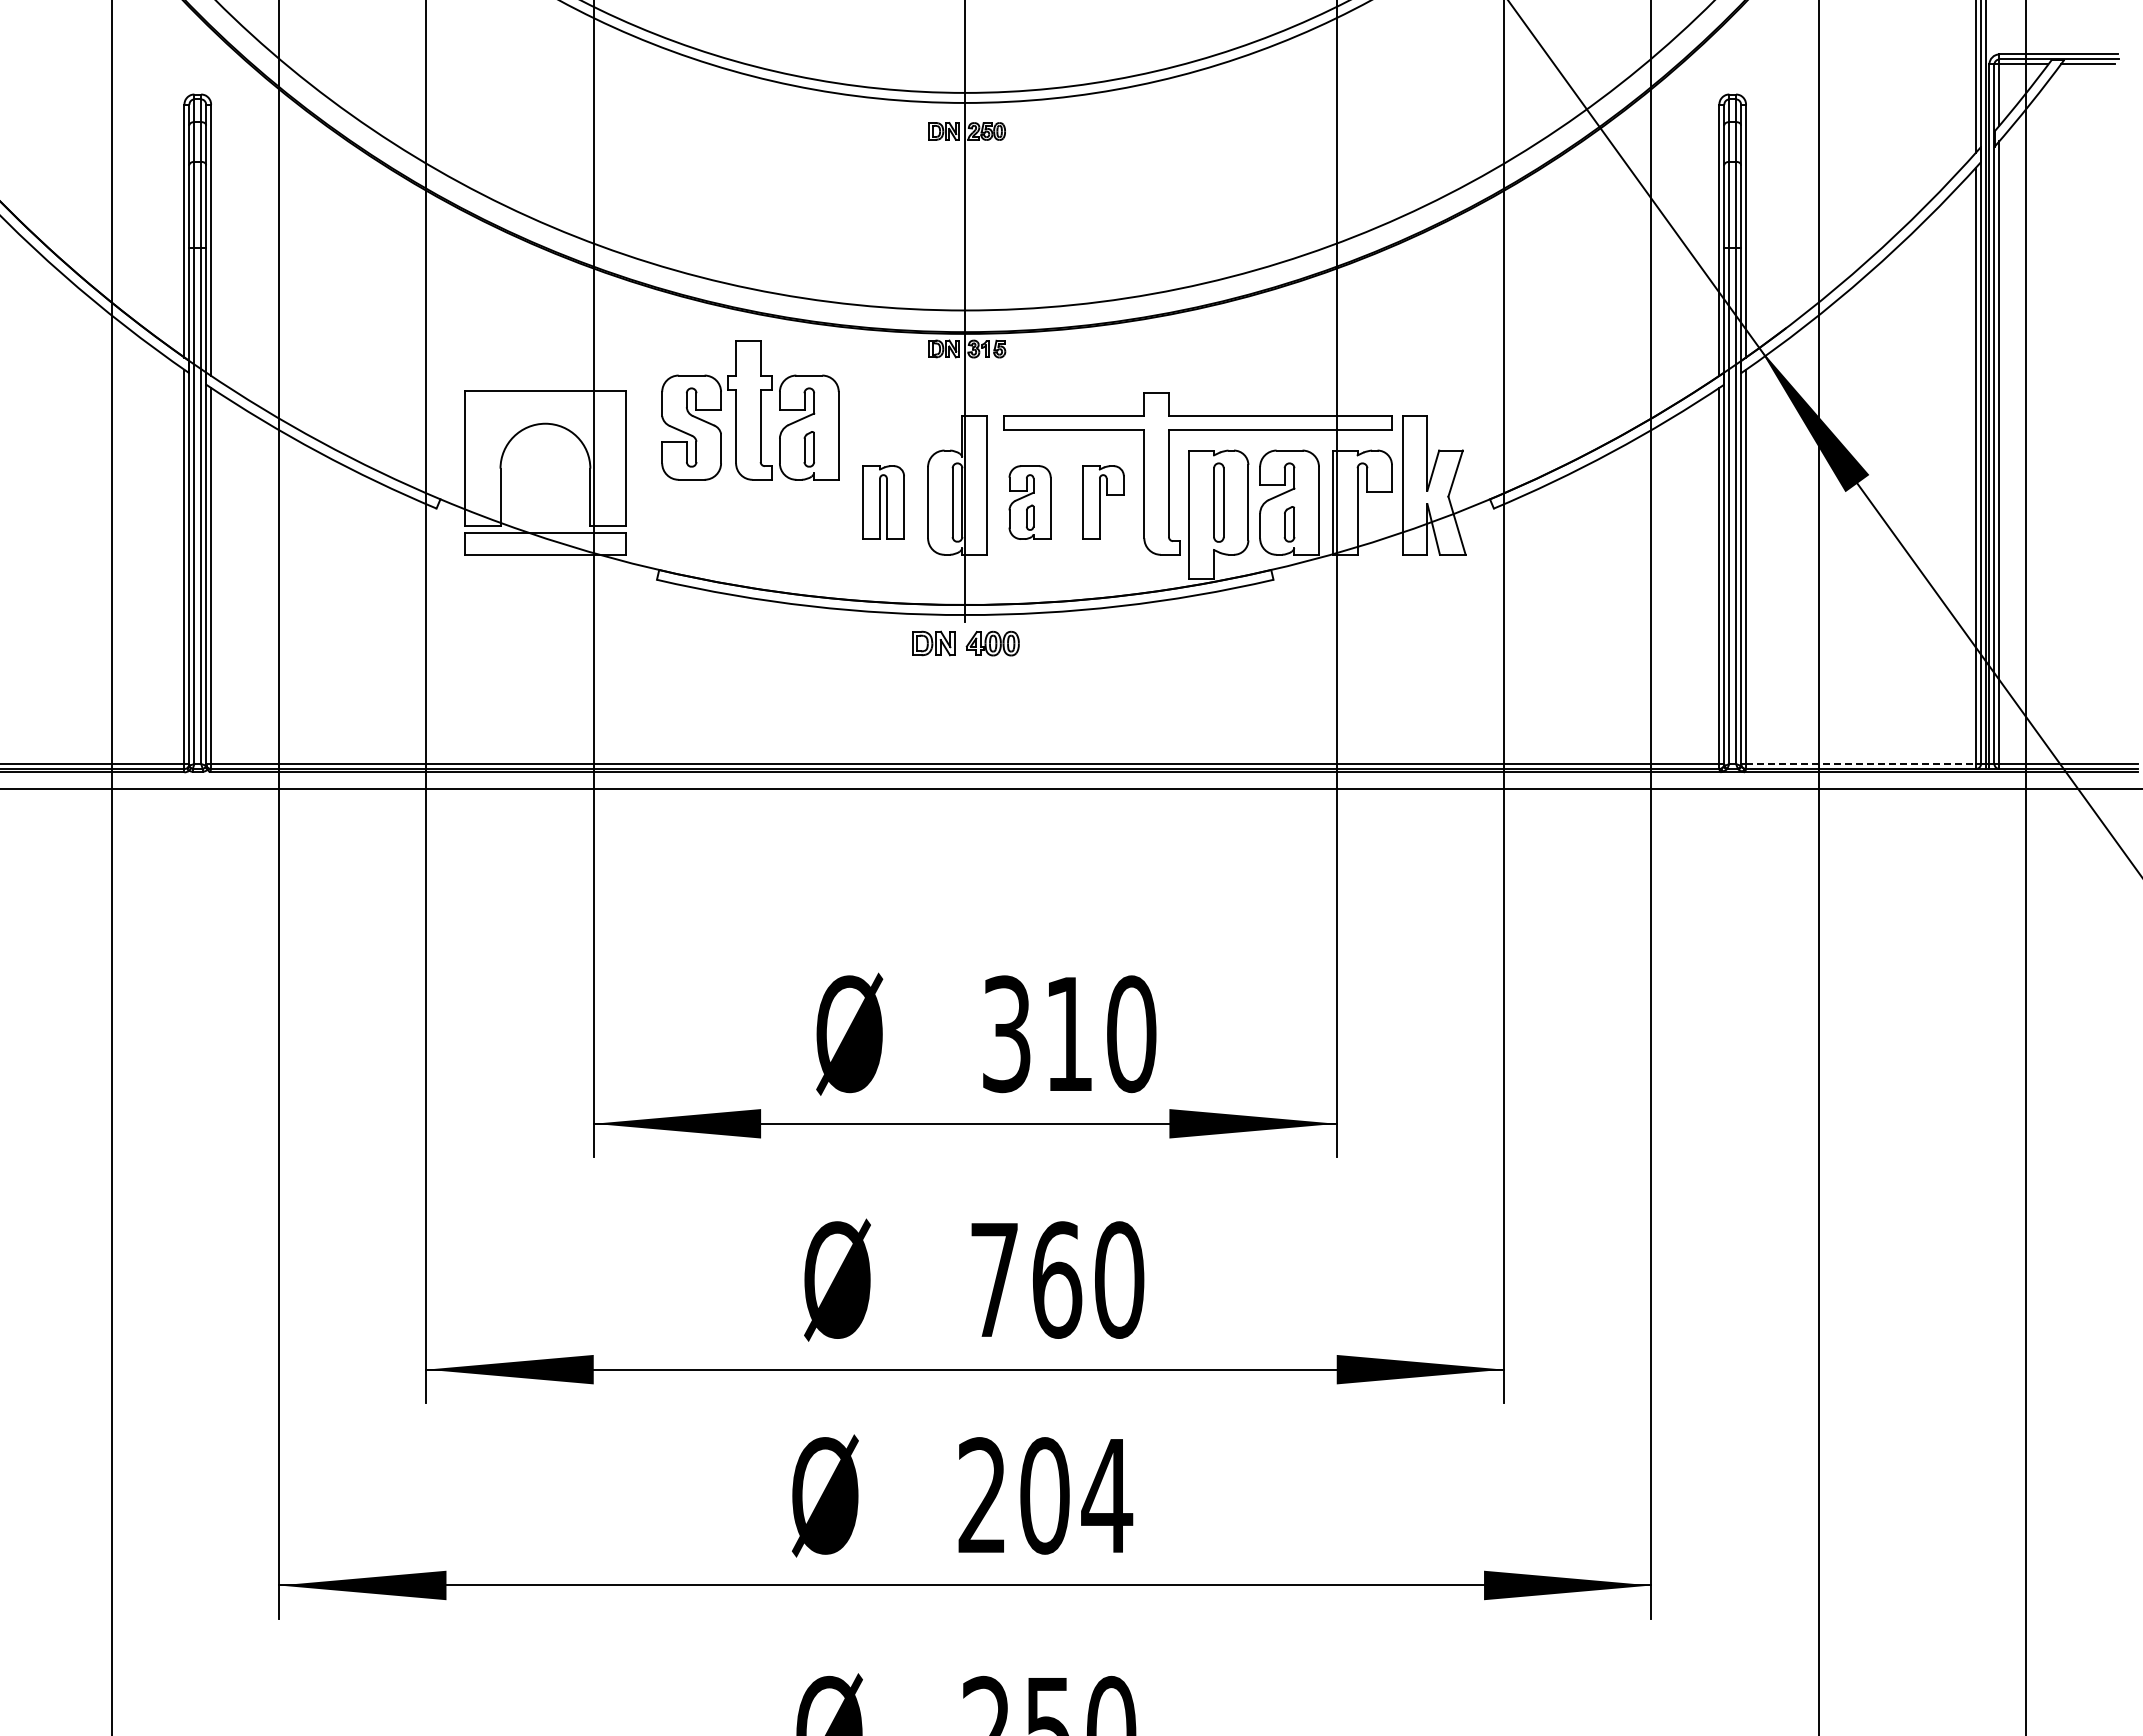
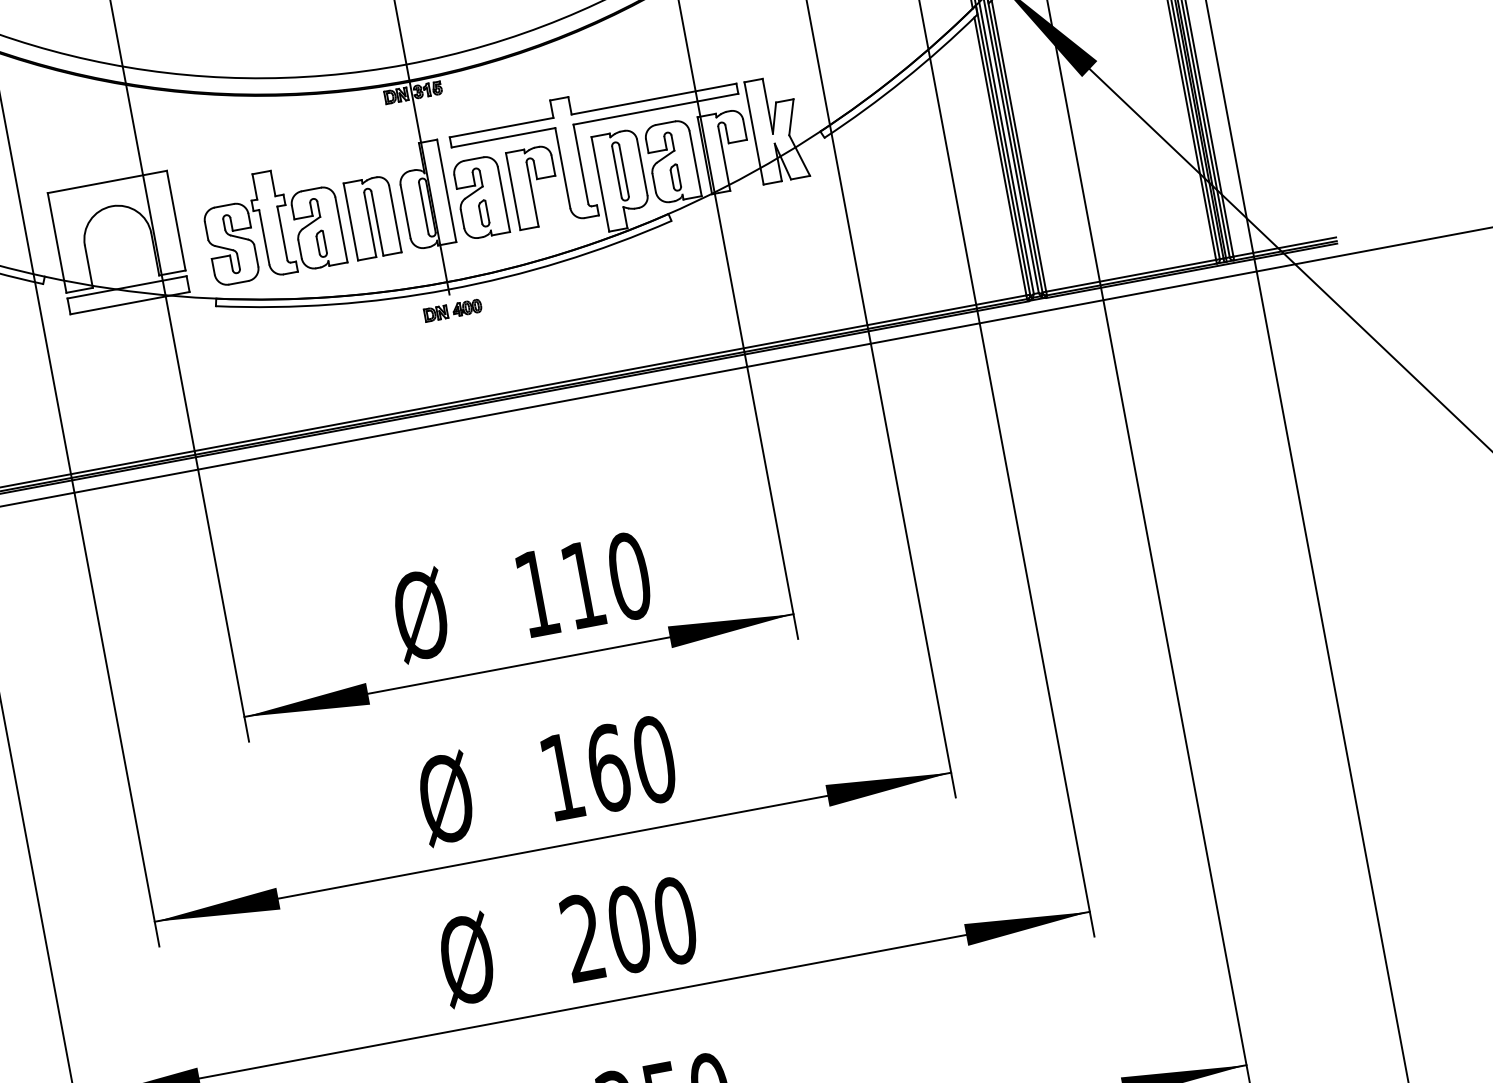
part: (750, 410) -> (272, 223), moved
part: (883, 502) -> (372, 217), size x1.43
part: (1029, 502) -> (480, 197), size x1.43
part: (1103, 502) -> (535, 187), size x1.43
part: (965, 643) -> (452, 310), size x0.71
line: (1861, 764) -> (1131, 276), dashed -> solid
text: (1006, 1034) -> (537, 593), 310 -> 110
text: (994, 1279) -> (562, 776), 760 -> 160
text: (1107, 1495) -> (675, 920), 204 -> 200

